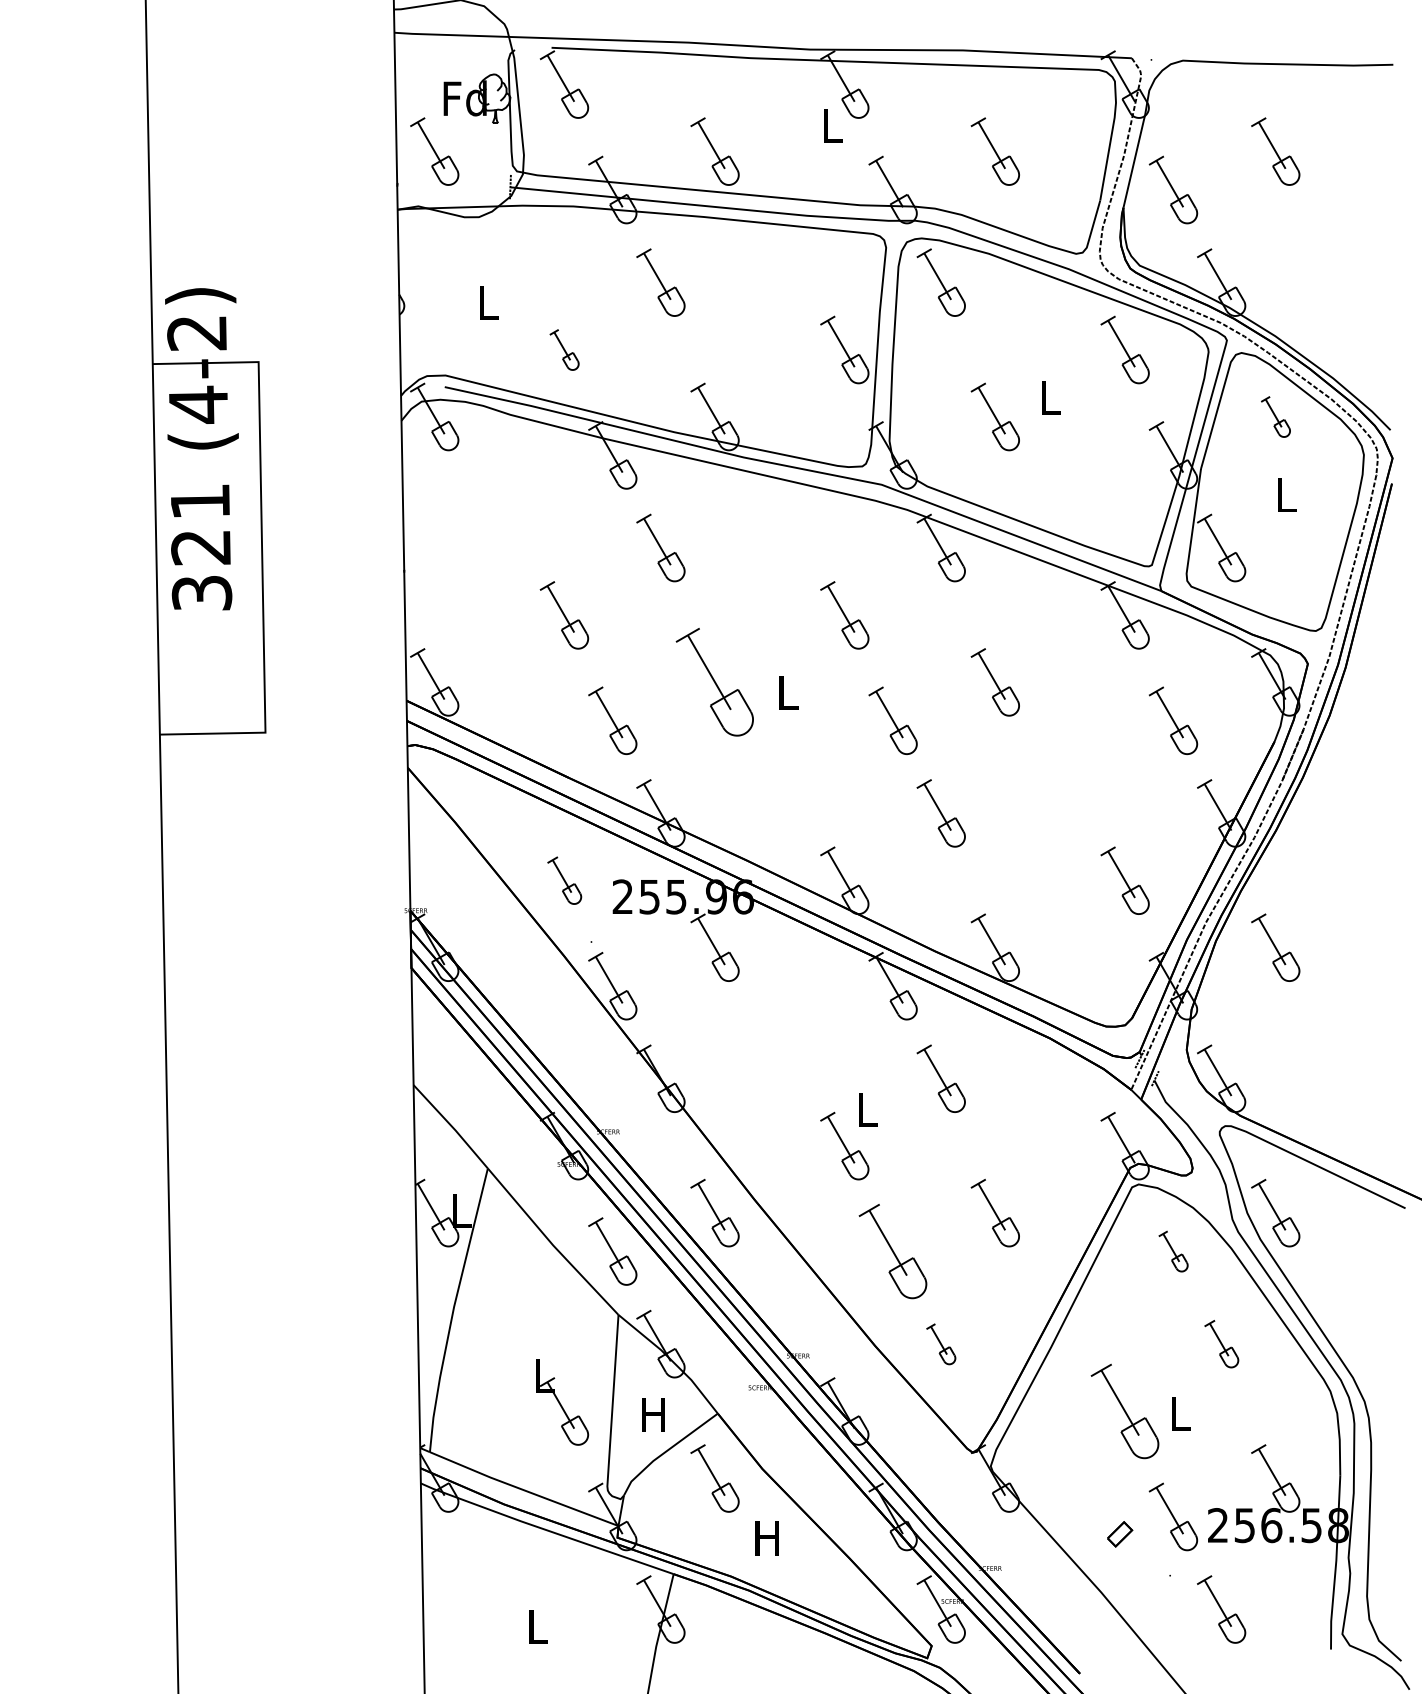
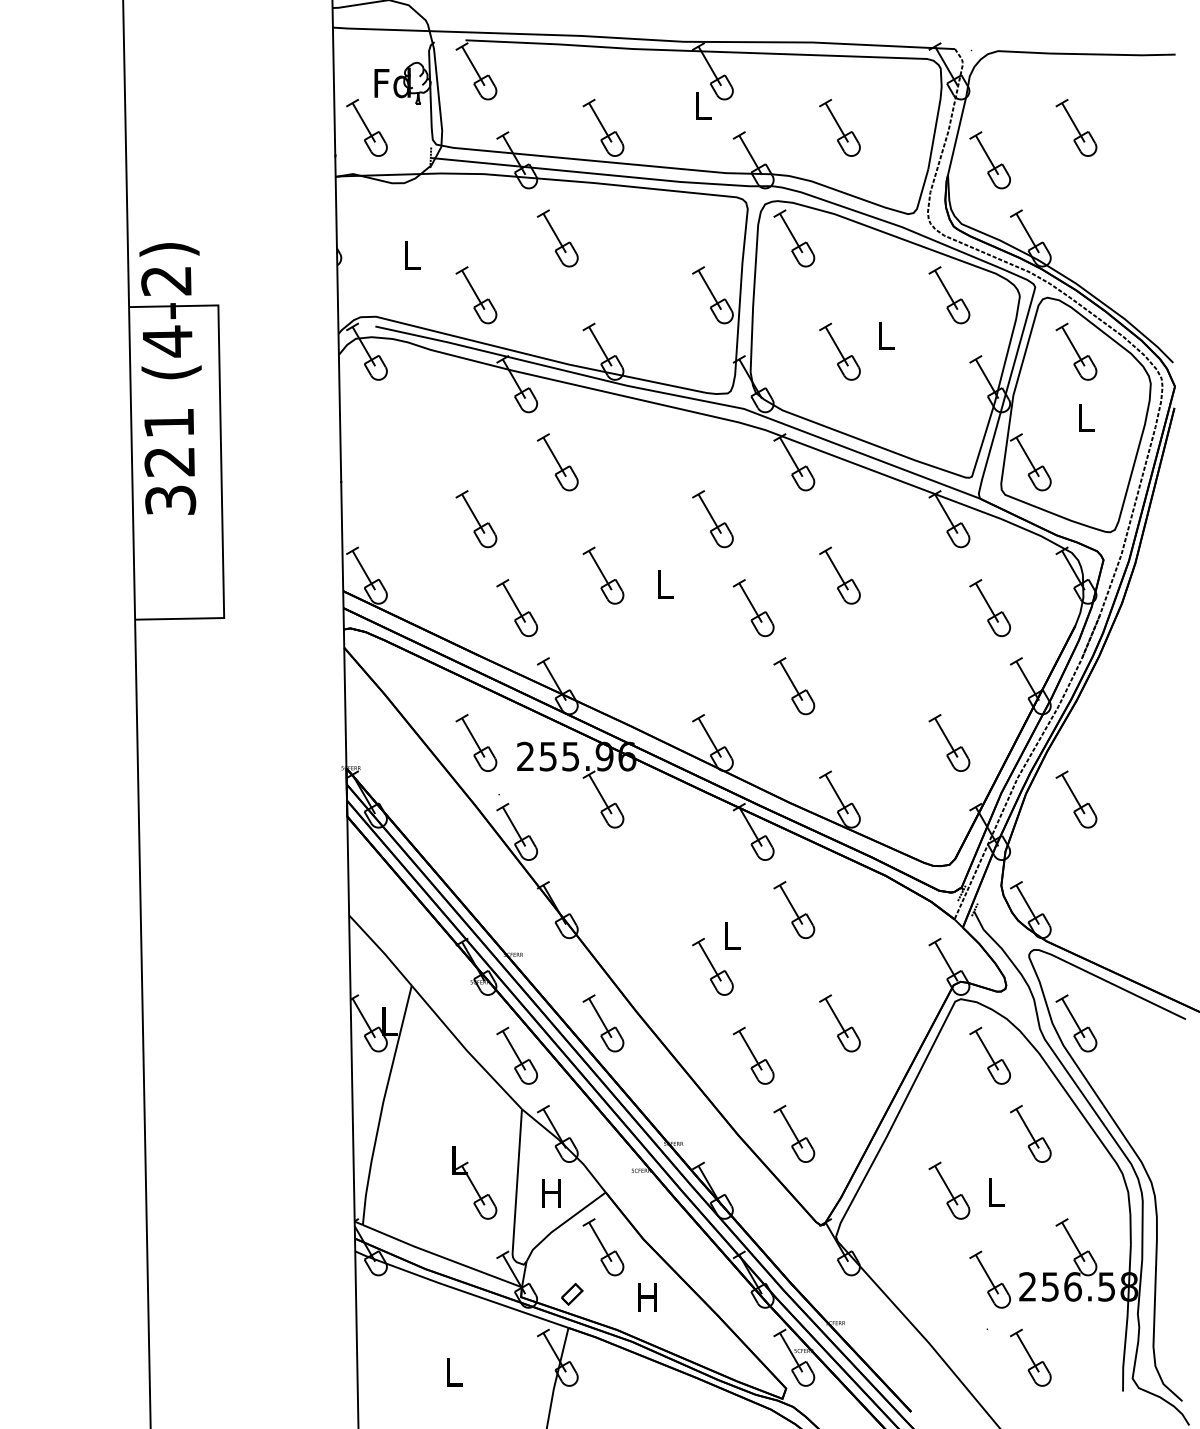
part: (564, 349) -> (476, 294), size x1.67
part: (1275, 416) -> (1076, 351), size x1.67
part: (714, 682) -> (602, 575), size x0.62
part: (564, 880) -> (476, 742), size x1.43
part: (892, 1251) -> (753, 1055), size x0.71
part: (1173, 1251) -> (990, 1055), size x1.67
part: (1221, 1343) -> (1030, 1133), size x1.43
part: (940, 1344) -> (793, 1134), size x1.67
part: (1124, 1411) -> (948, 1190), size x0.71
part: (1120, 1534) -> (572, 1294), moved

